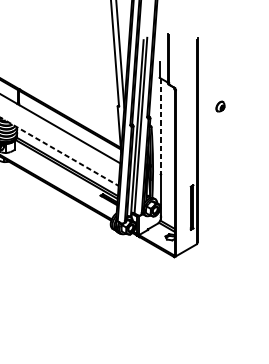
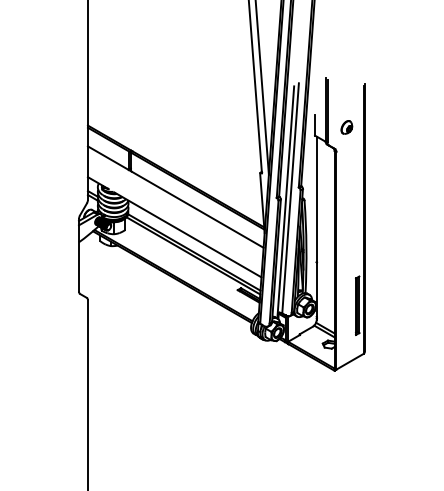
part: (220, 106) -> (346, 127), moved
line: (160, 126) -> (316, 199), dashed -> solid
line: (62, 153) -> (187, 234), dashed -> solid

